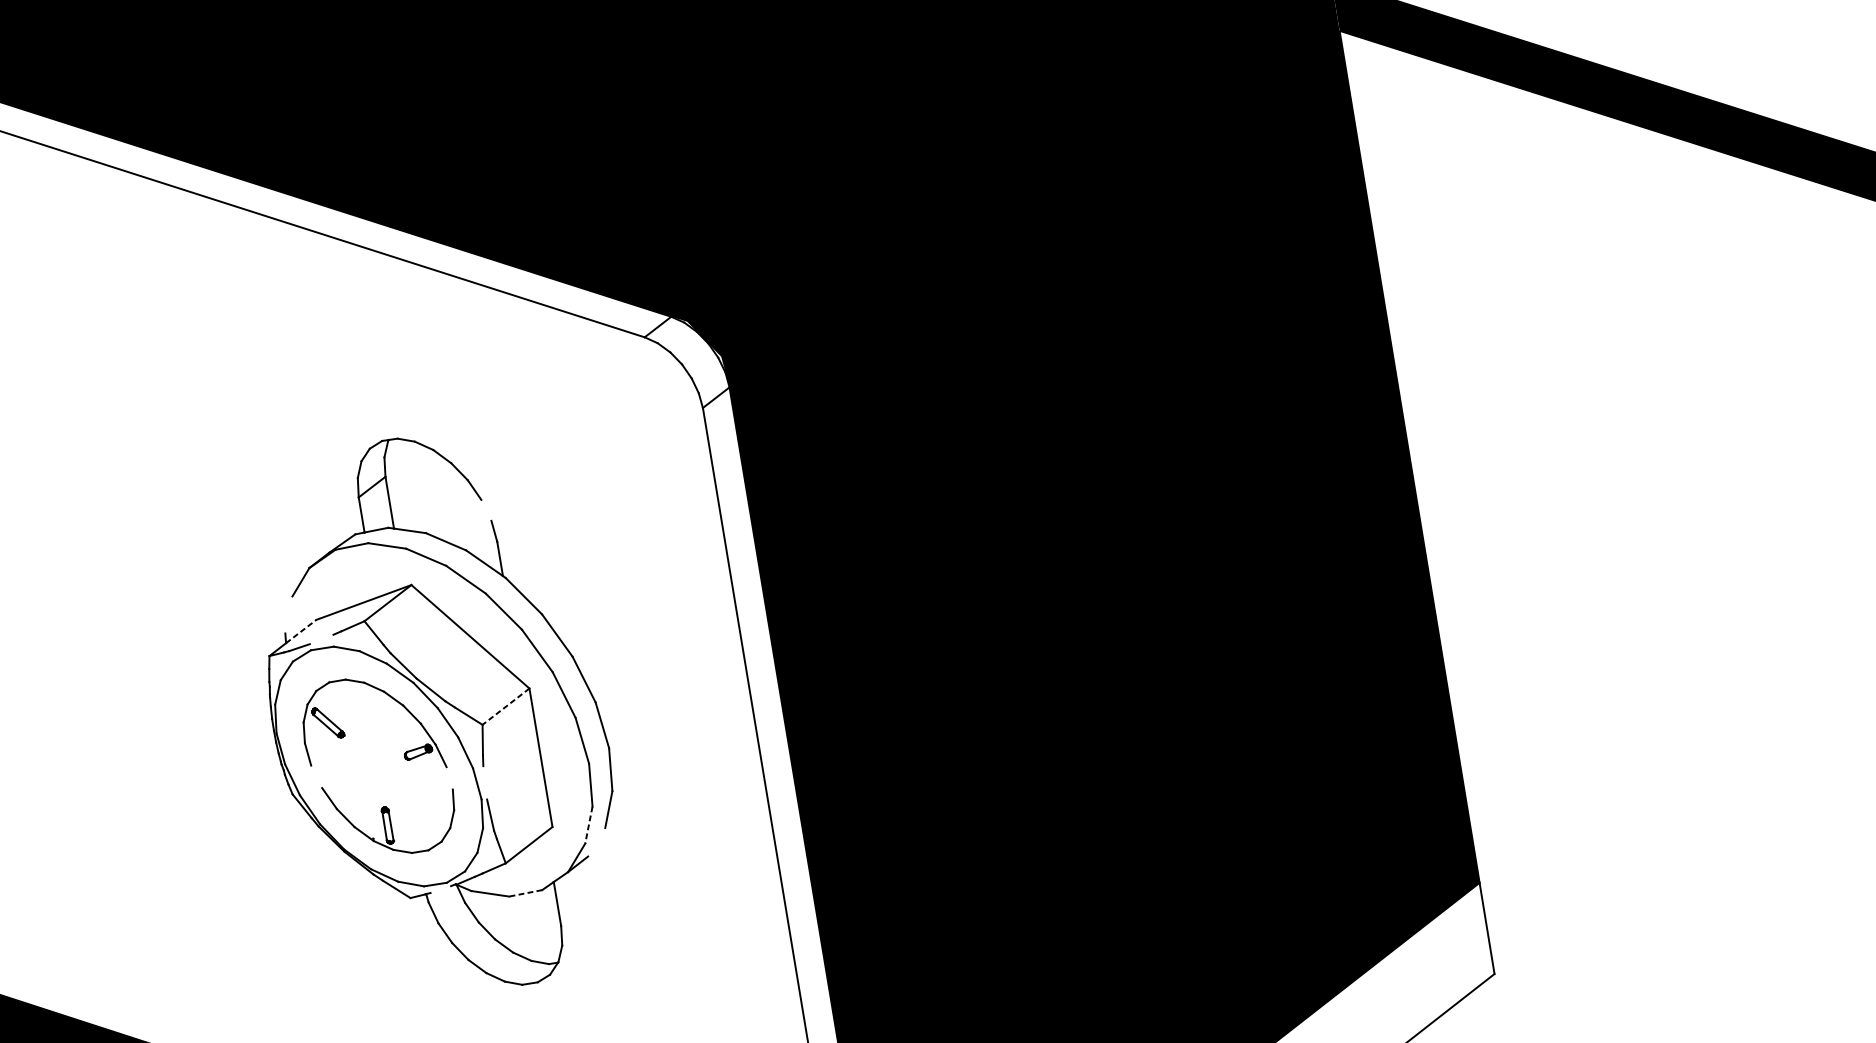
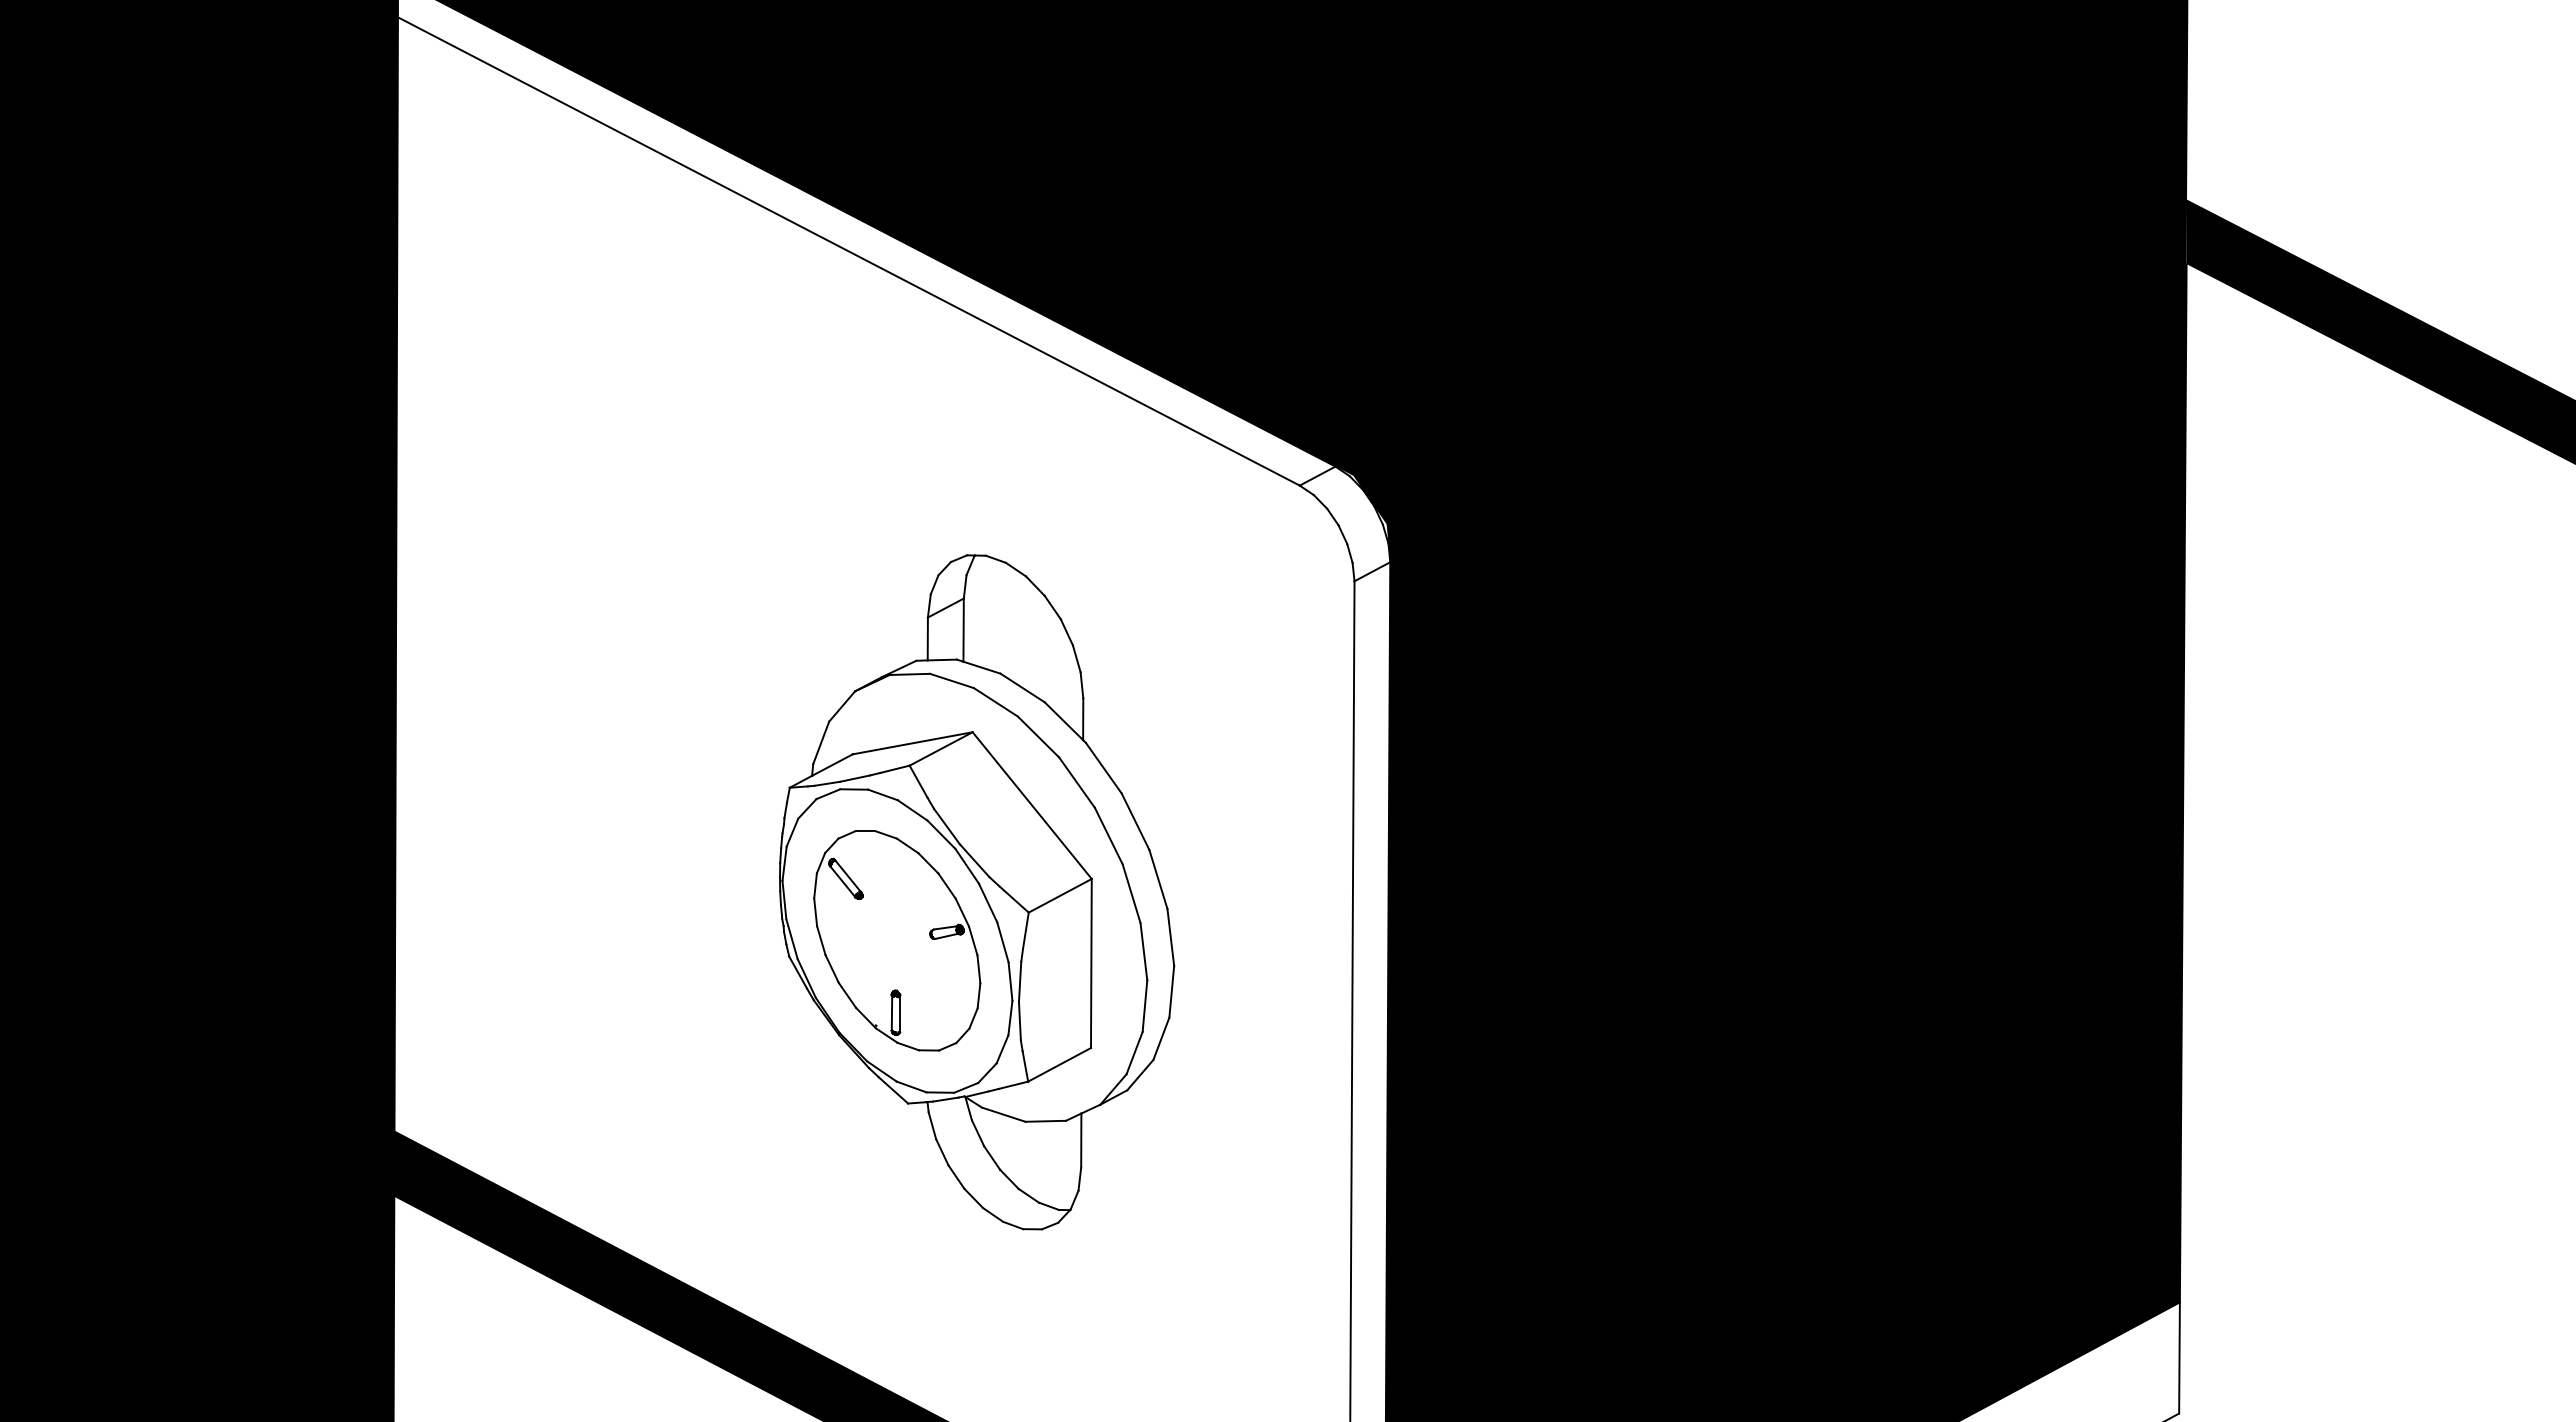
line: (486, 510) -> (1076, 658), added
line: (289, 614) -> (821, 742), added
line: (301, 631) -> (832, 764), dashed -> solid
line: (321, 639) -> (855, 778), added
line: (506, 706) -> (1060, 895), dashed -> solid
line: (316, 776) -> (821, 940), added
line: (449, 778) -> (978, 969), added
line: (484, 782) -> (1019, 981), added
line: (588, 825) -> (1134, 1053), dashed -> solid
line: (596, 841) -> (1140, 1074), added
line: (440, 889) -> (945, 1099), added
line: (525, 893) -> (1045, 1121), dashed -> solid

